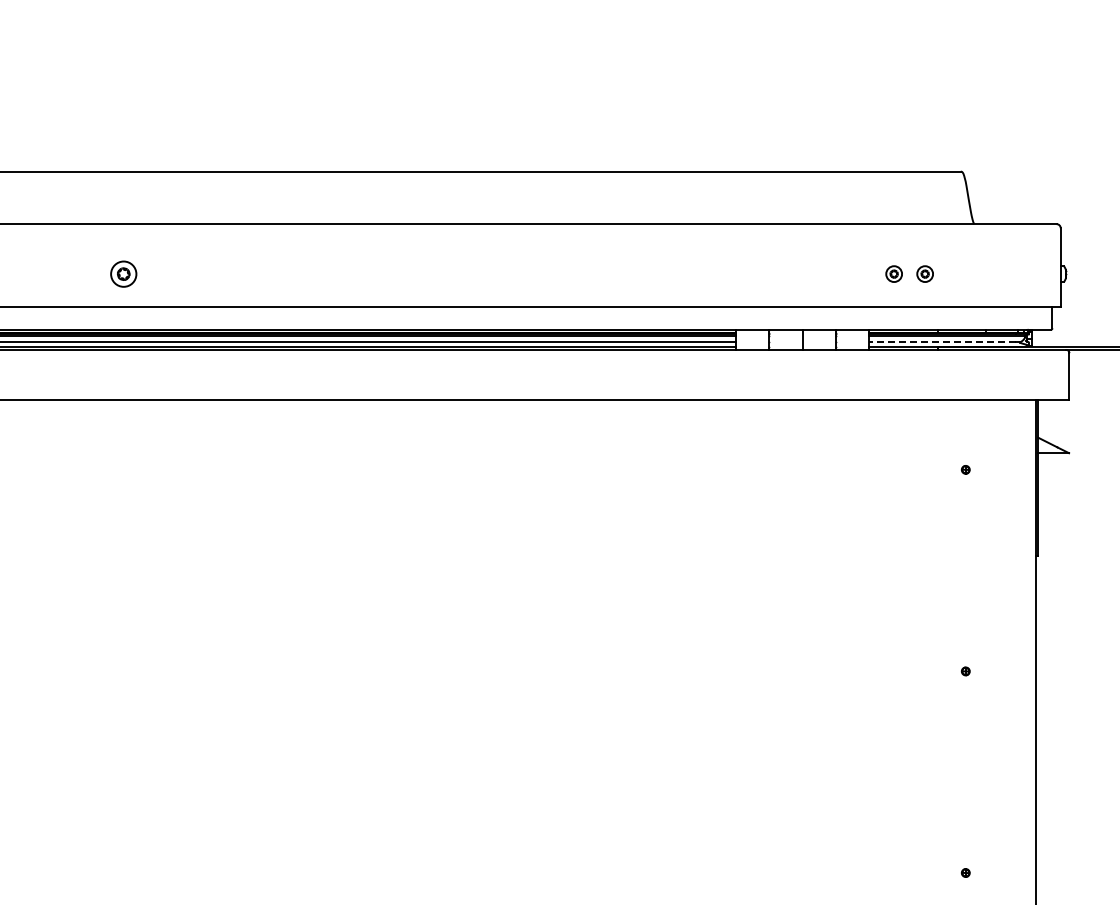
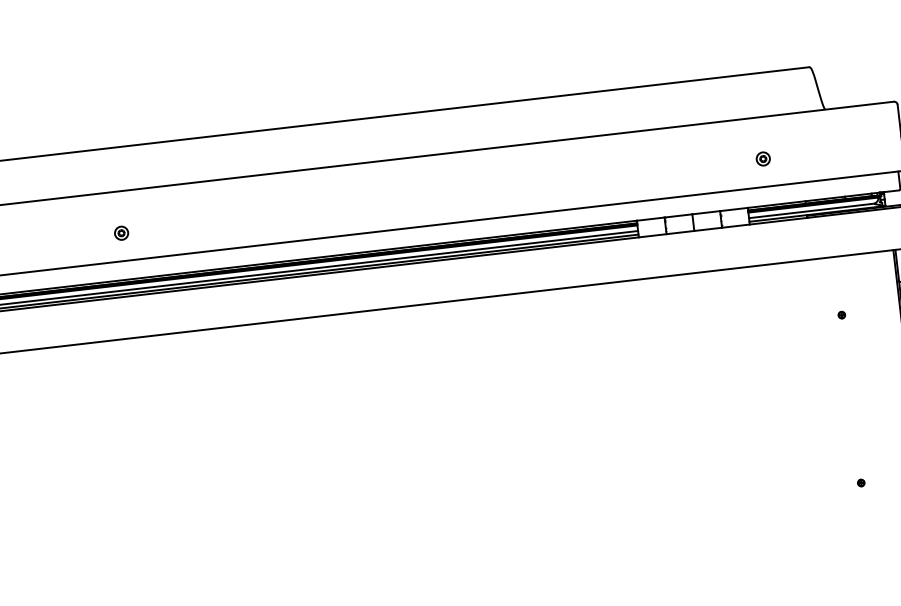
part: (123, 273) -> (121, 232), size x0.62
part: (924, 273) -> (788, 155), removed
line: (941, 342) -> (809, 211), dashed -> solid

